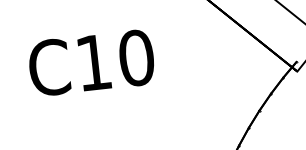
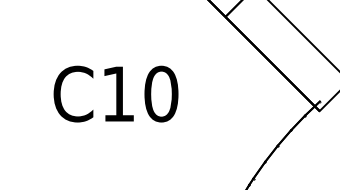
text: (90, 62) -> (115, 93), moved

